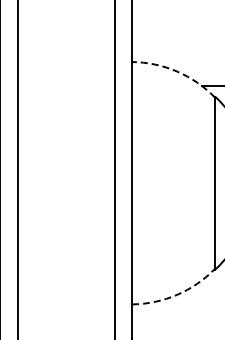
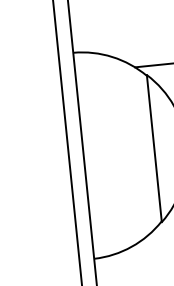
arc: (177, 71) -> (112, 56), dashed -> solid
arc: (177, 294) -> (131, 246), dashed -> solid

